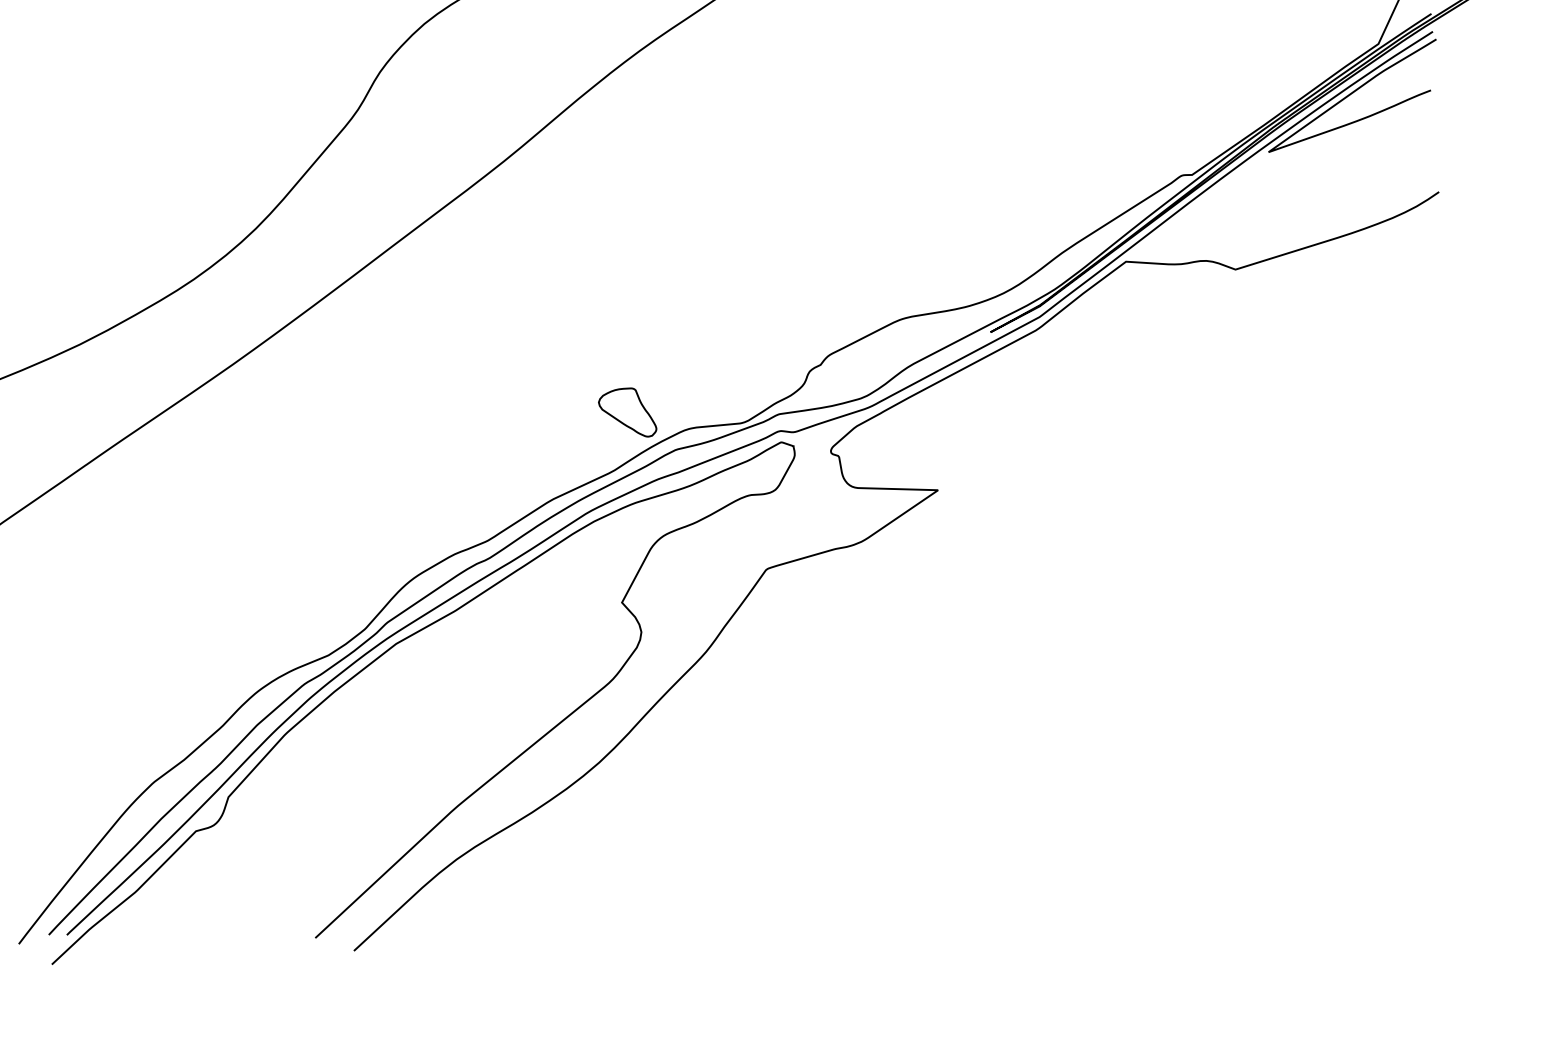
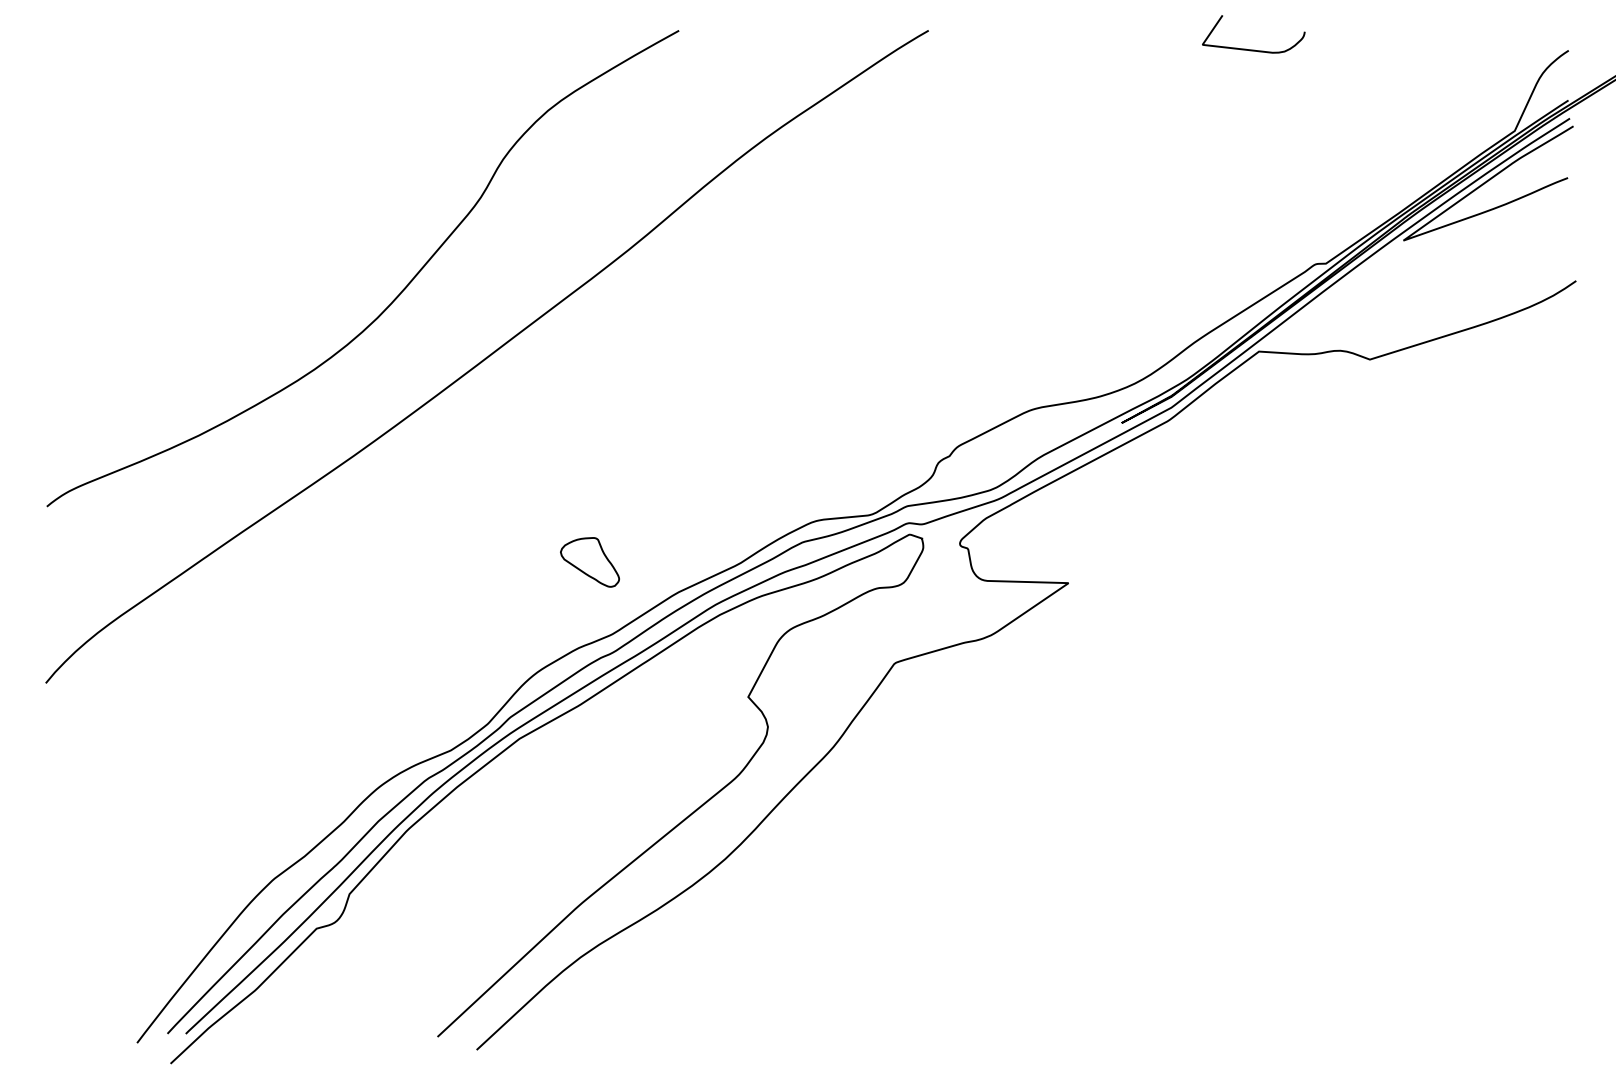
part: (627, 412) -> (589, 562), moved

